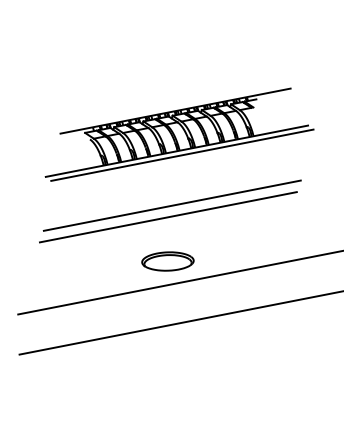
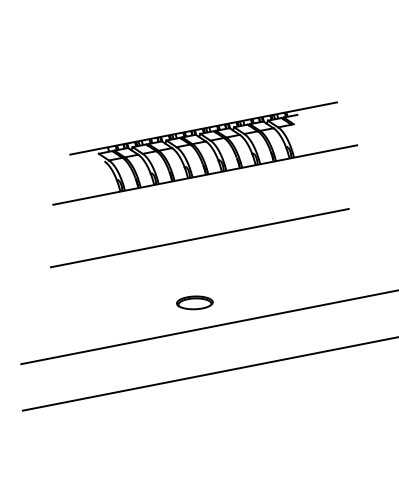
line: (182, 155) -> (211, 179), removed
line: (168, 217) -> (195, 251), removed
part: (167, 261) -> (194, 302), size x0.6

